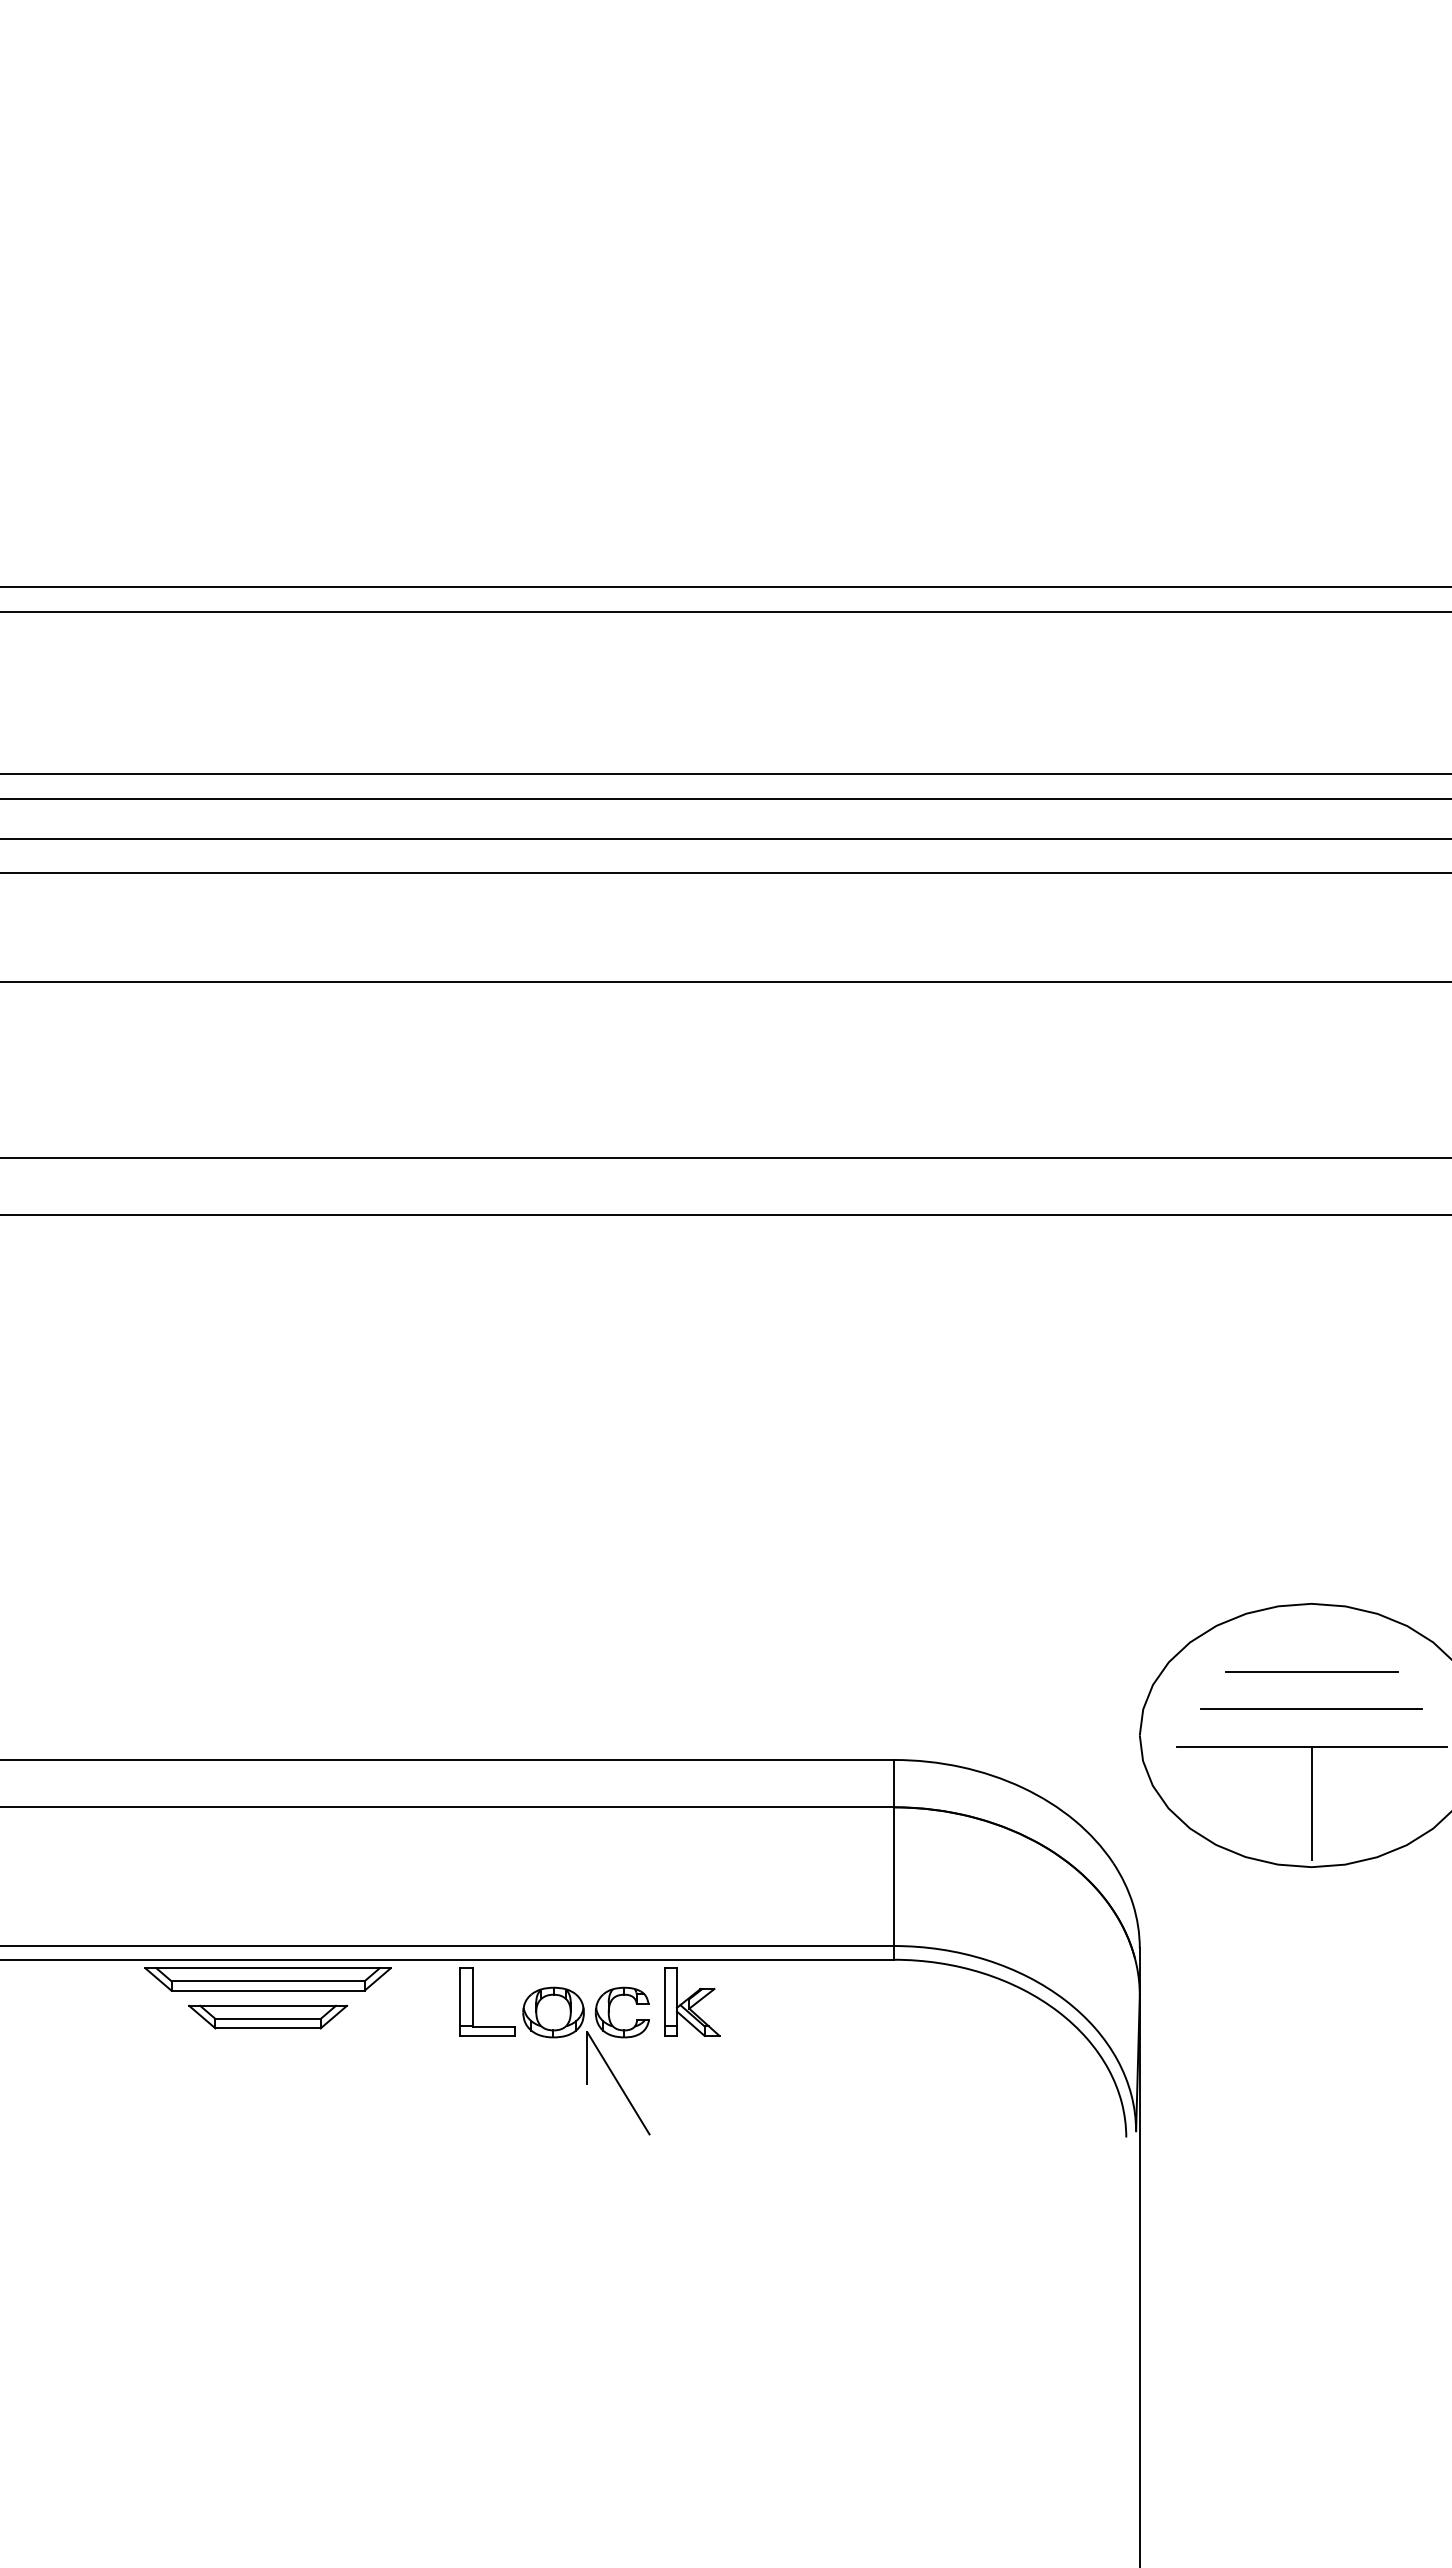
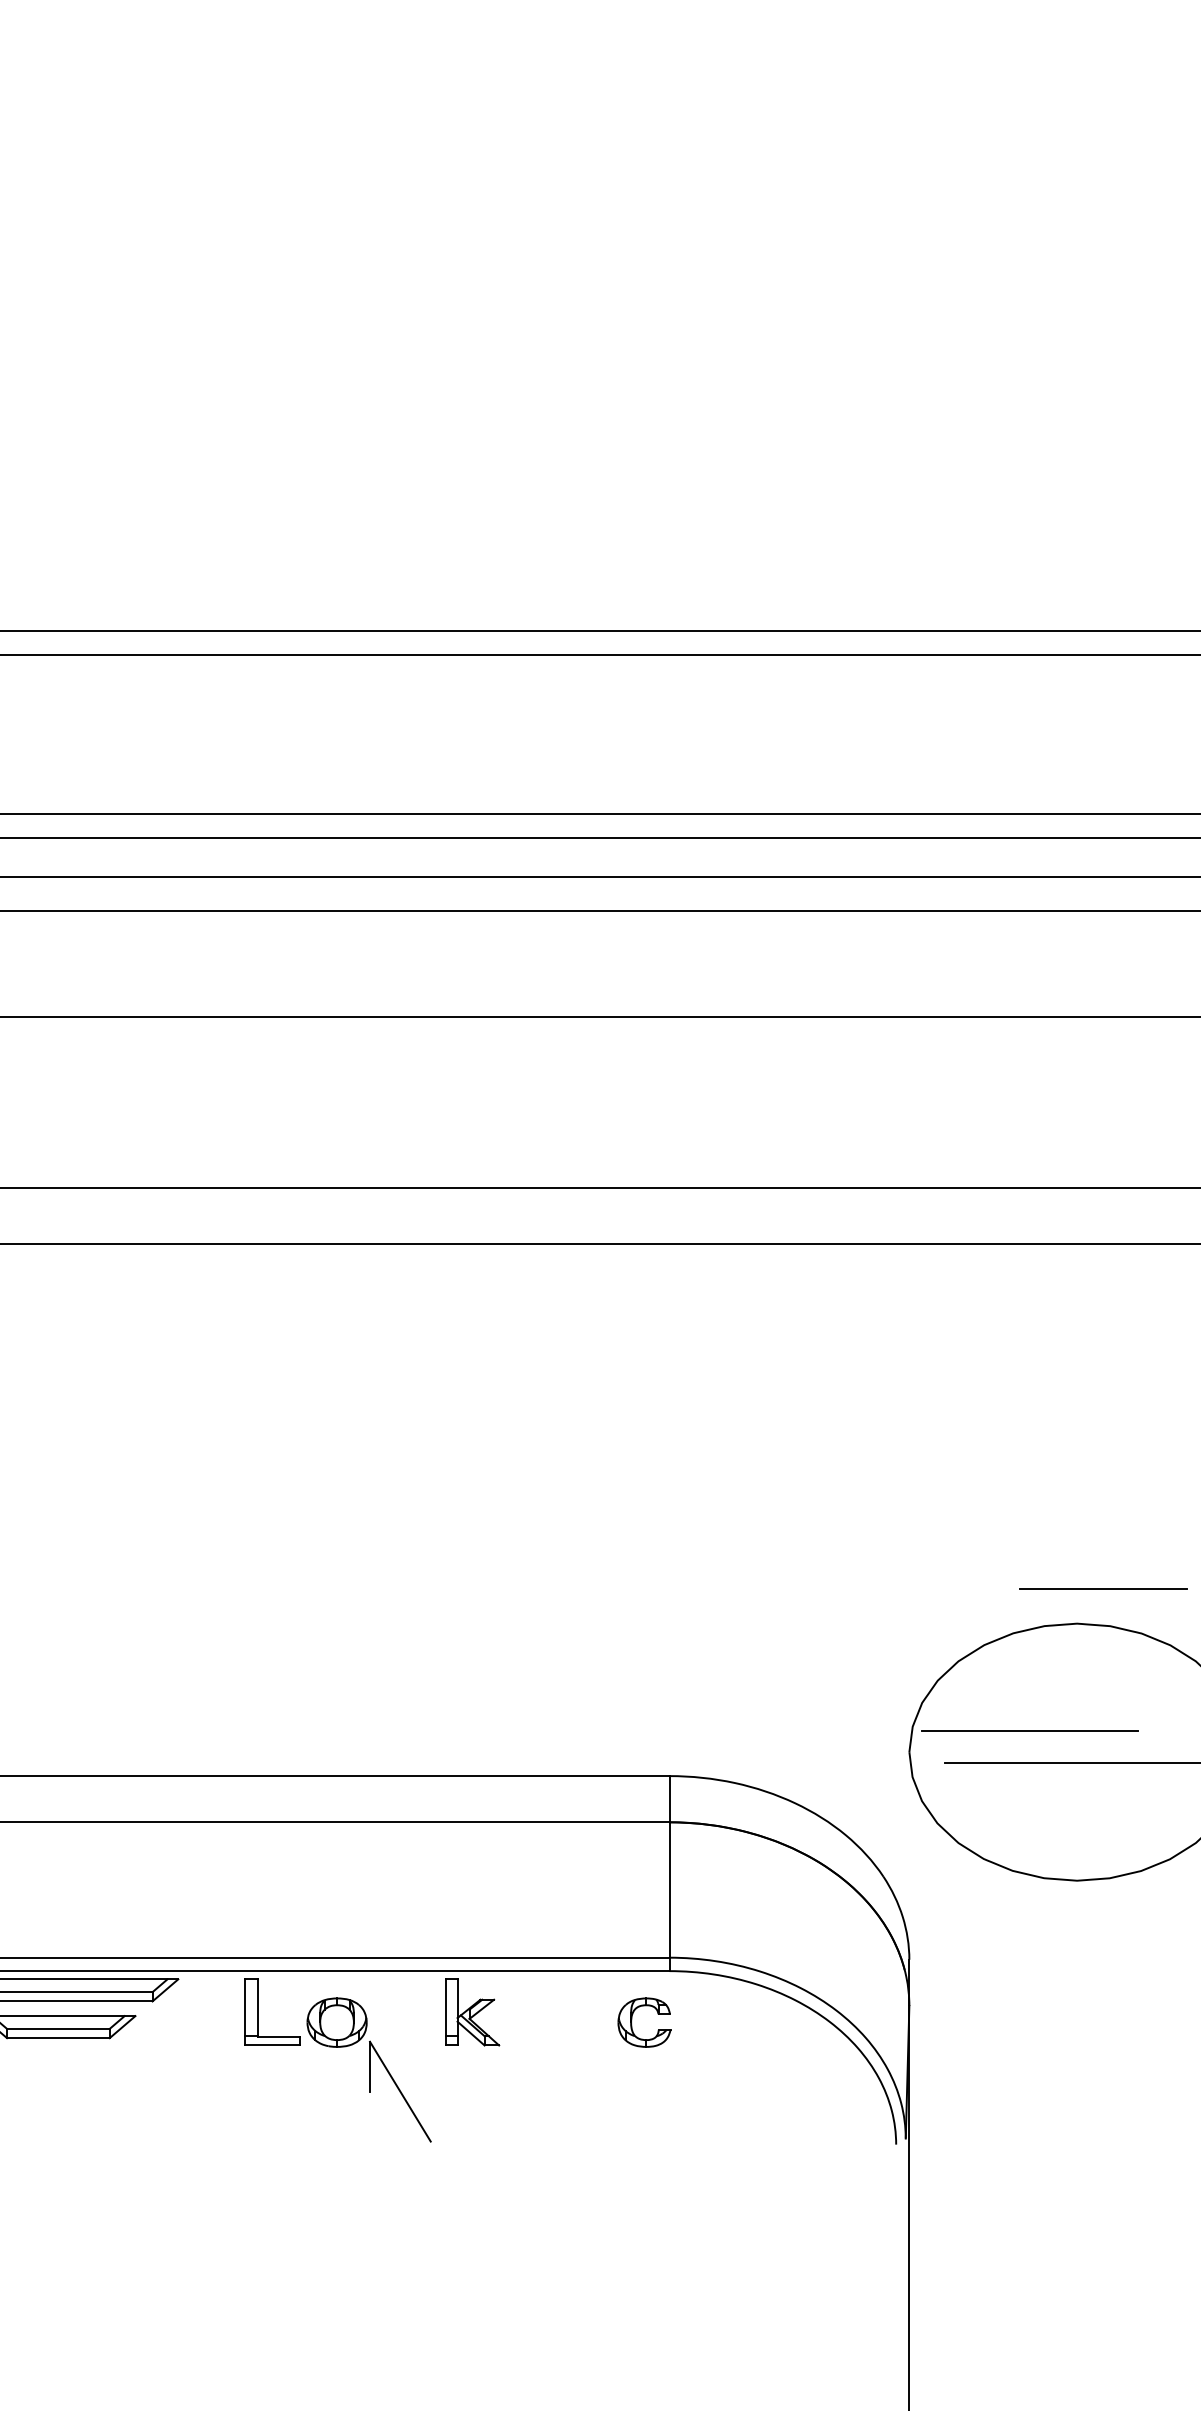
line: (1311, 1671) -> (1103, 1589), moved
line: (1311, 1708) -> (1030, 1730), moved
line: (1311, 1802) -> (1076, 1817), removed
part: (609, 2012) -> (631, 2022), moved

